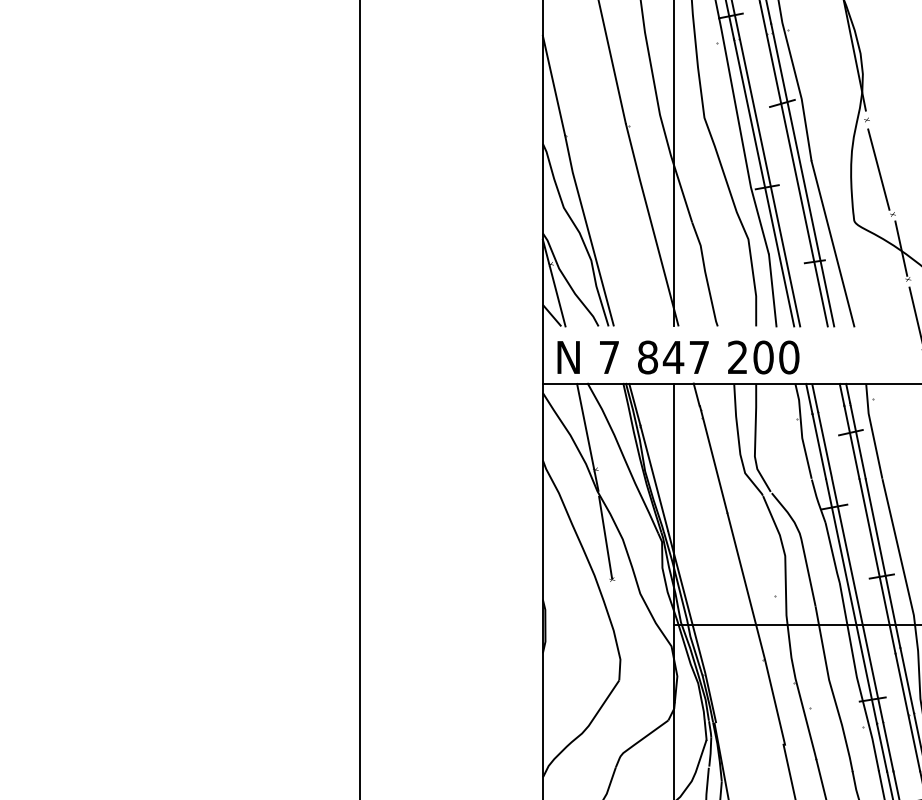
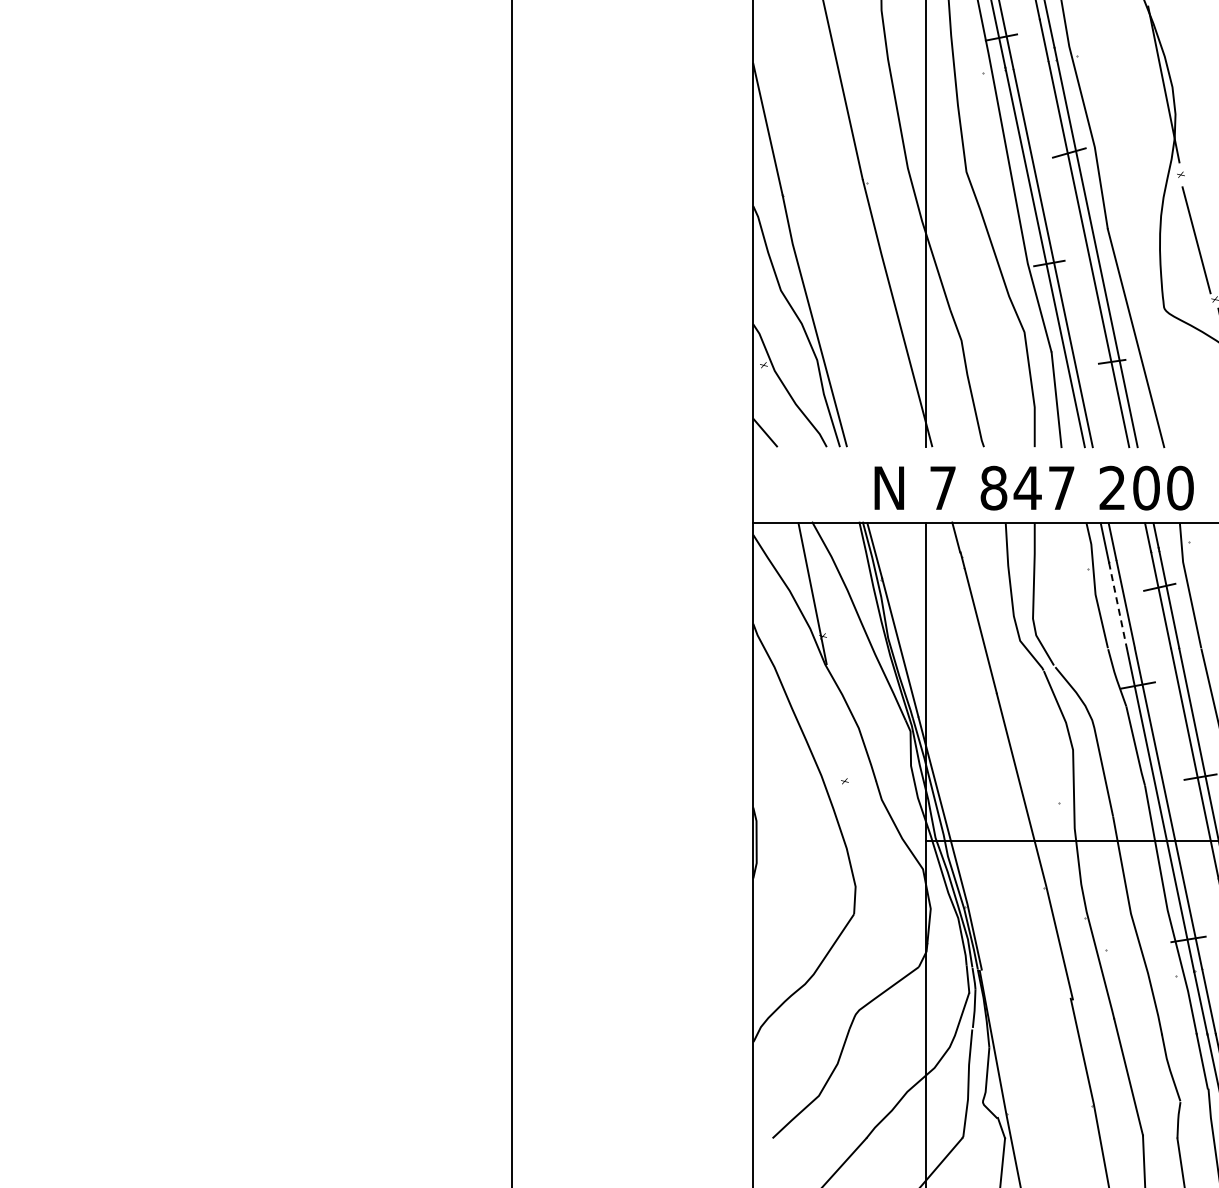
line: (554, 282) -> (768, 389), removed
text: (677, 357) -> (1033, 487), moved
line: (818, 446) -> (1117, 605), solid -> dashed
line: (605, 537) -> (835, 725), removed

